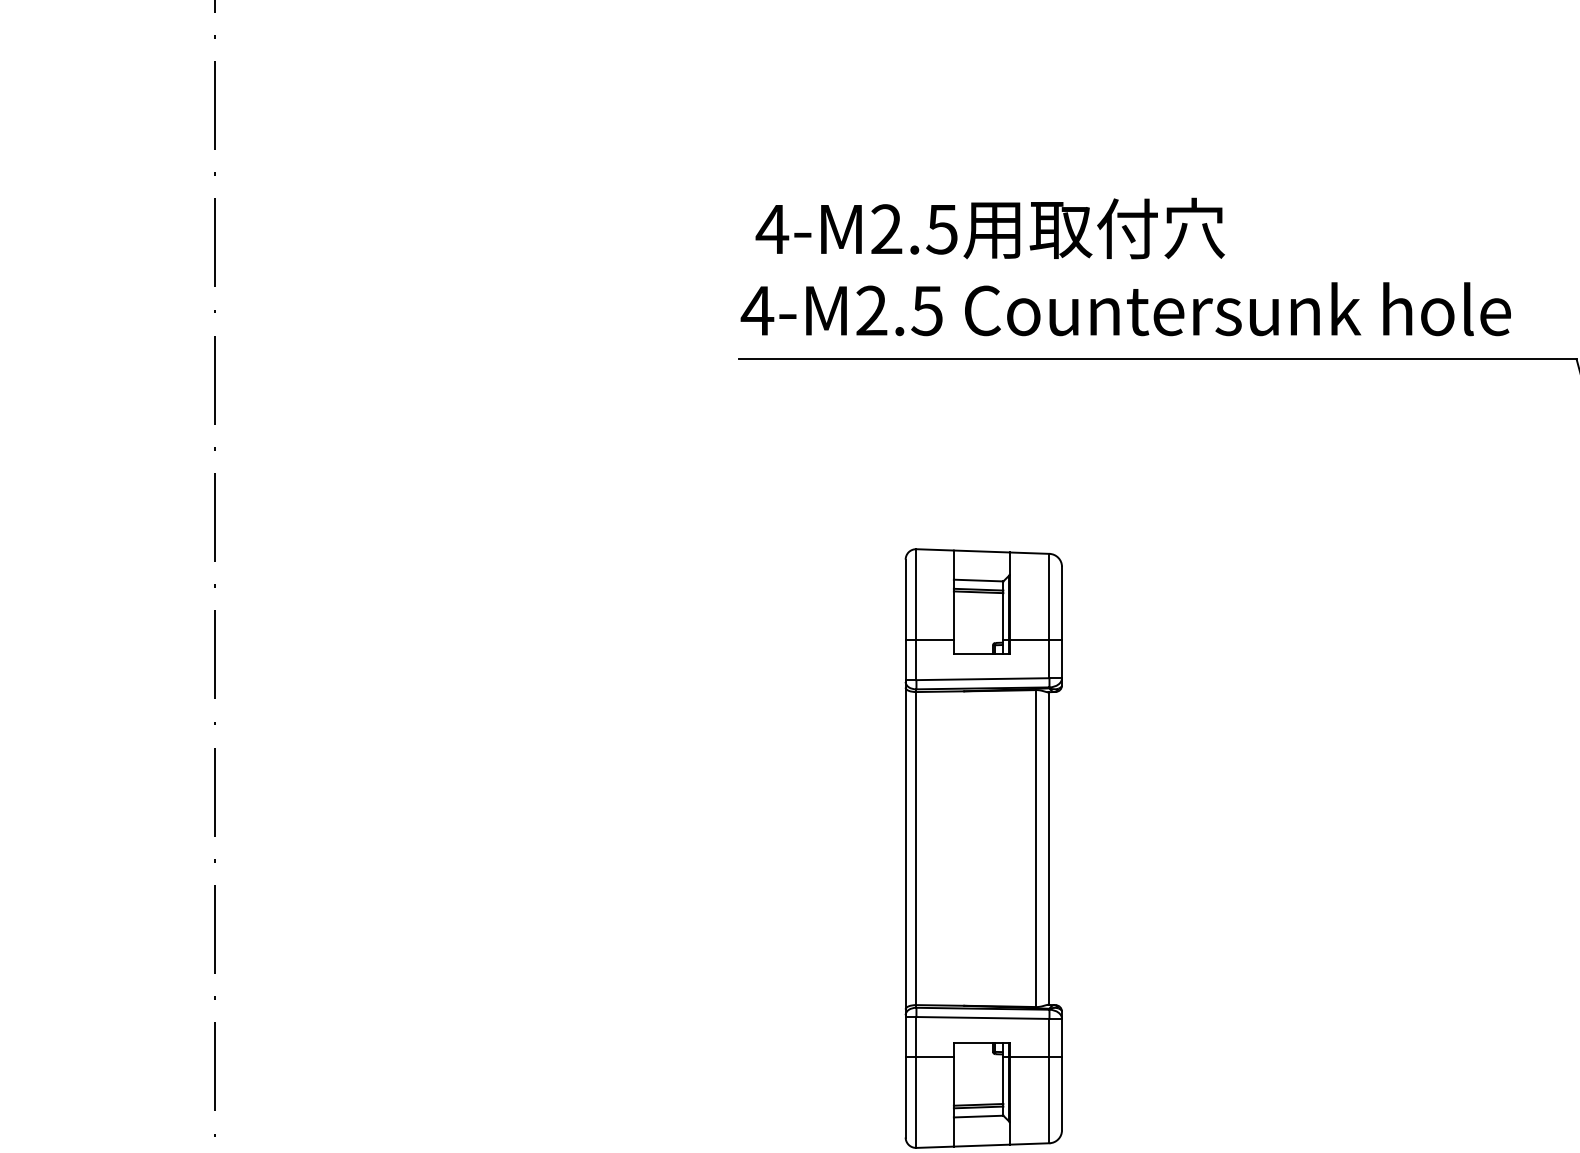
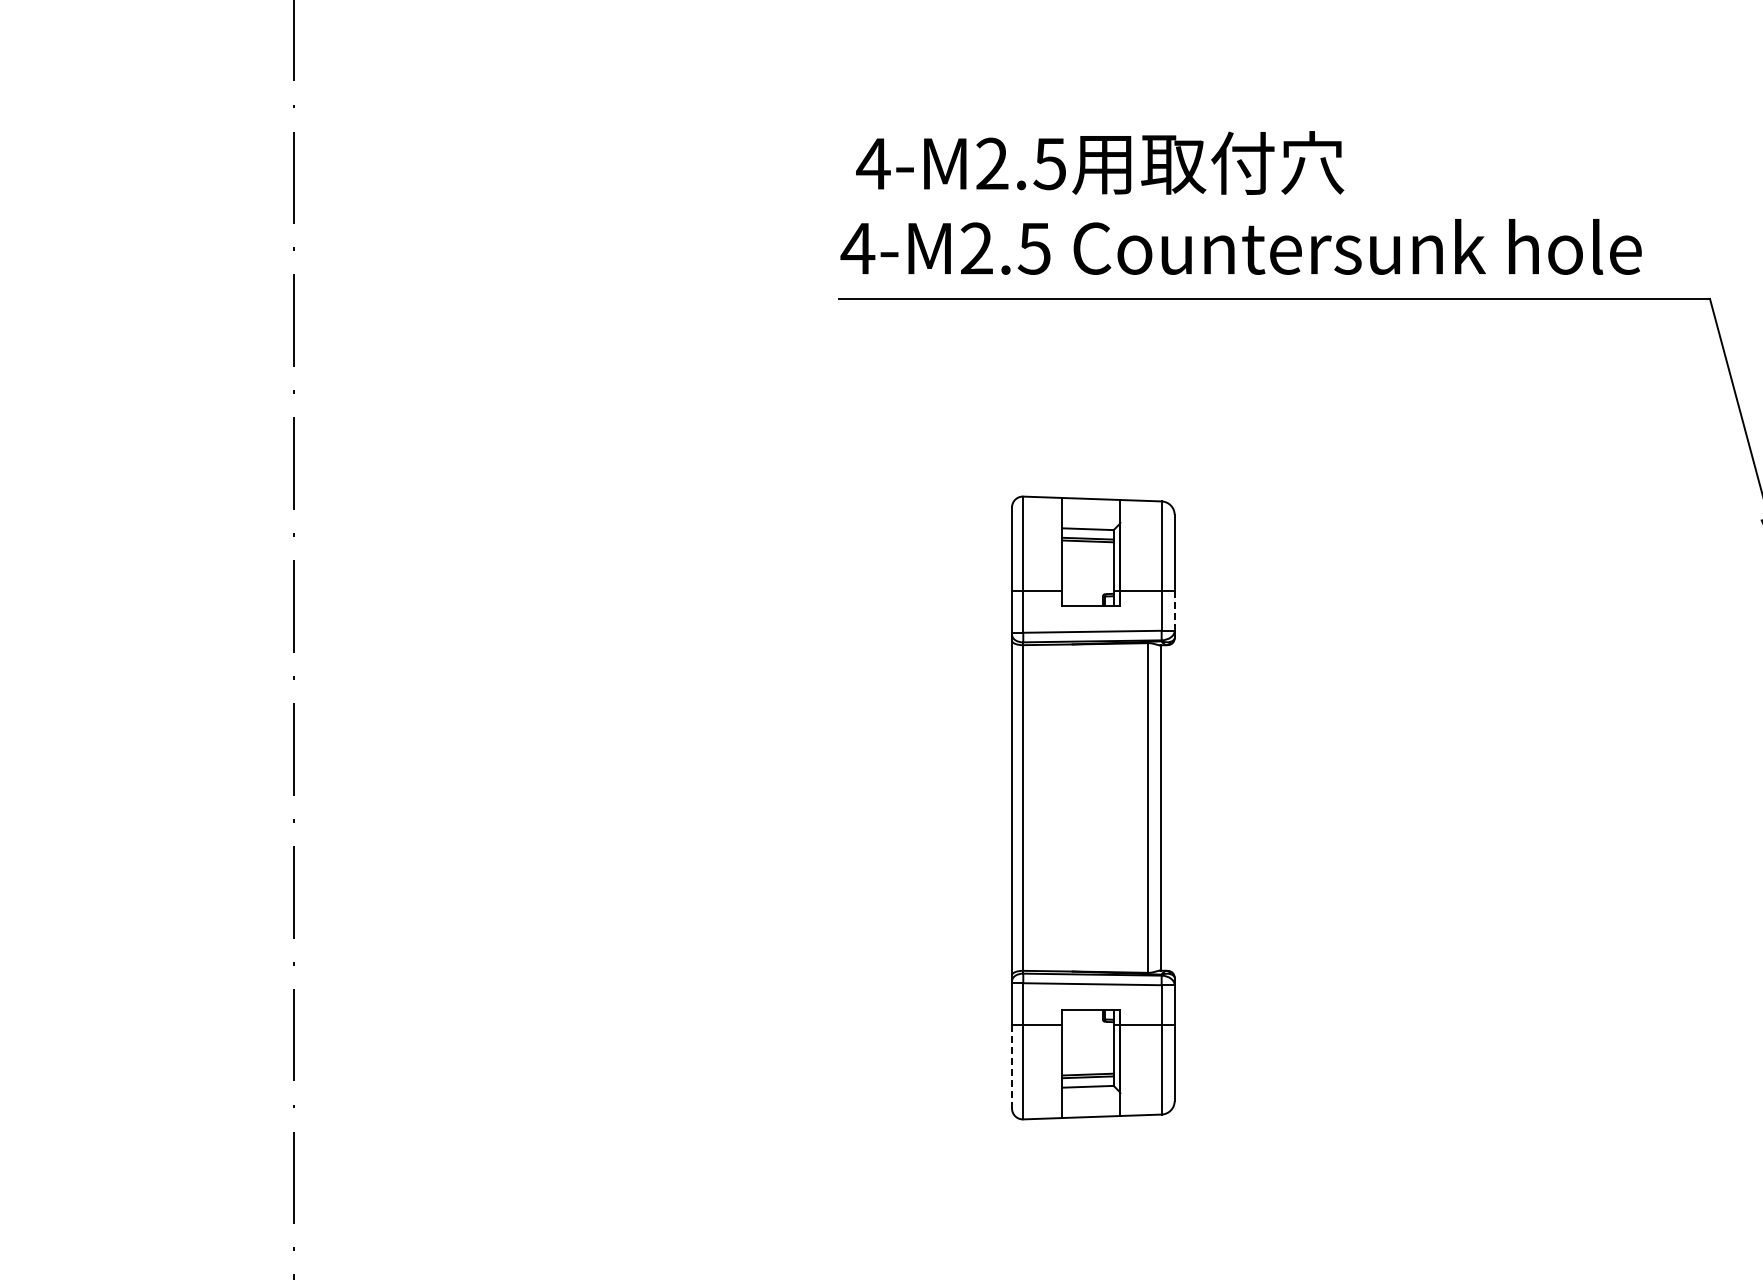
line: (1061, 658) -> (1174, 610), solid -> dashed
line: (906, 1097) -> (1012, 1066), solid -> dashed

